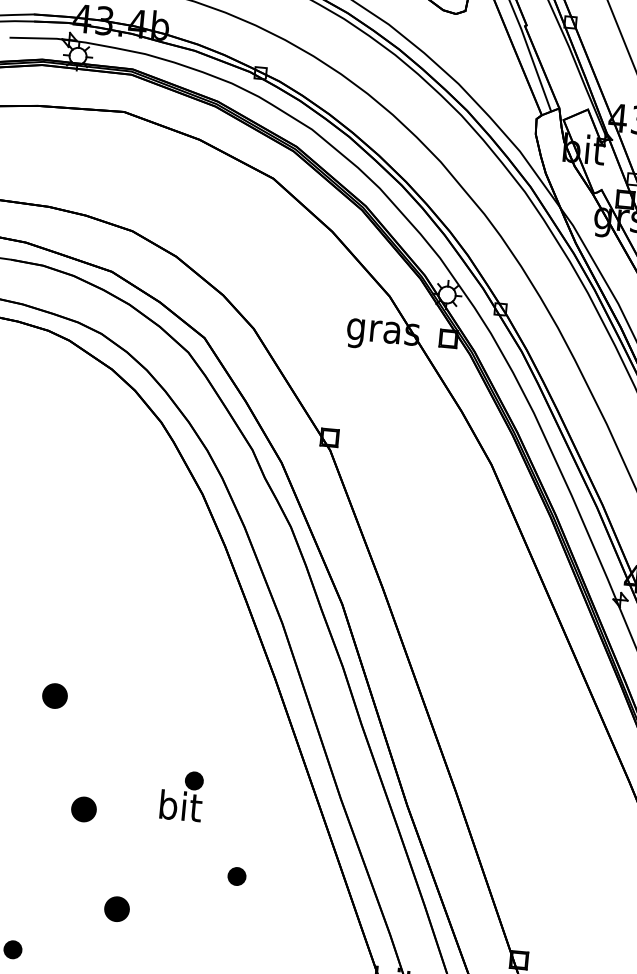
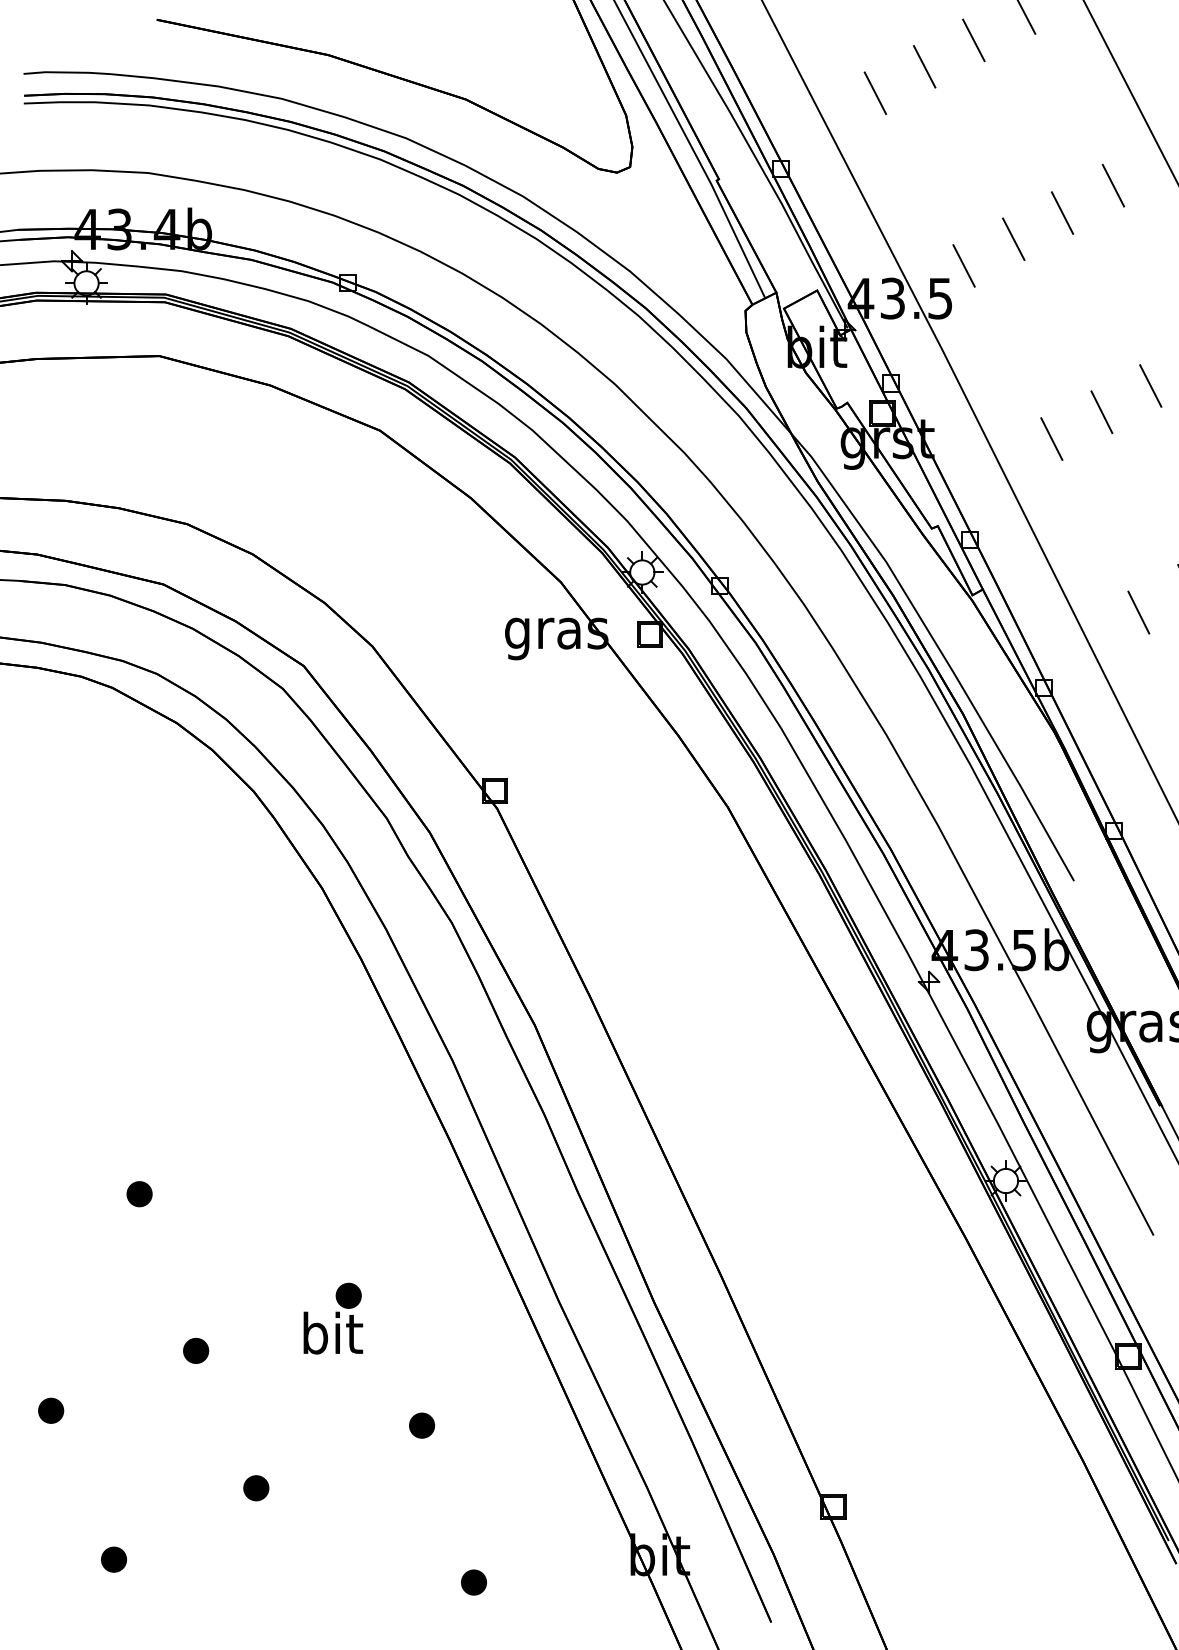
part: (54, 696) -> (139, 1194), size x0.71
part: (84, 809) -> (196, 1350), size x0.71
part: (117, 909) -> (256, 1488), size x0.71

